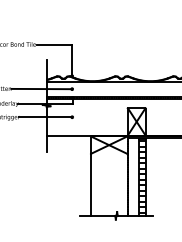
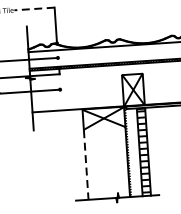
line: (54, 44) -> (34, 8), solid -> dashed
line: (90, 185) -> (85, 165), solid -> dashed

